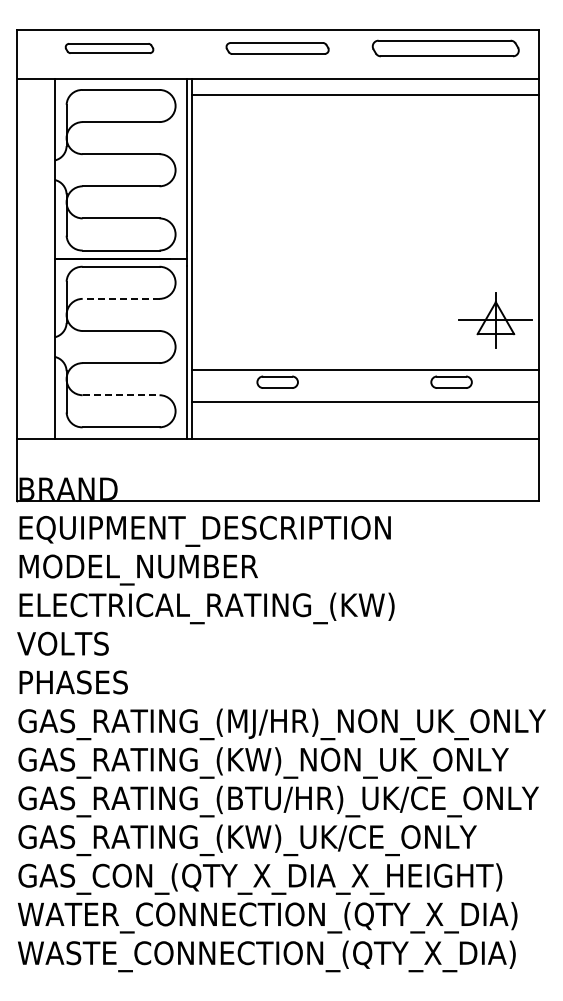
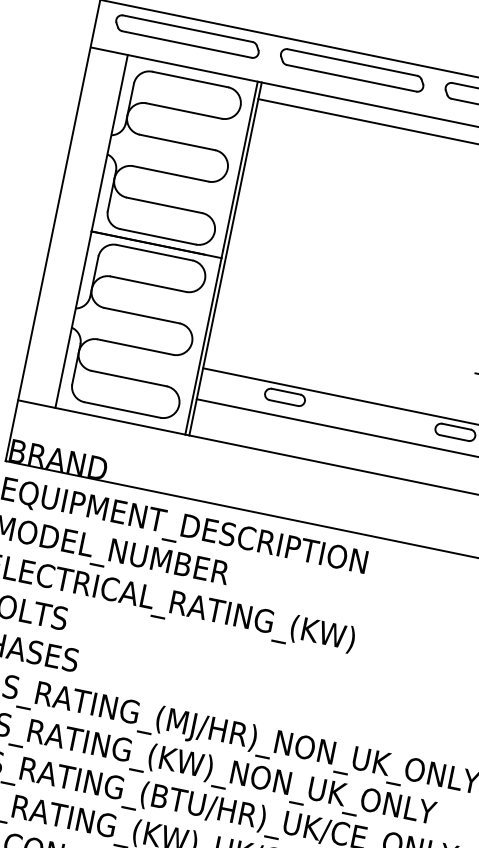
part: (109, 48) -> (187, 36), size x1.67
part: (277, 48) -> (351, 70), size x1.43
line: (120, 298) -> (147, 283), dashed -> solid
line: (121, 395) -> (129, 378), dashed -> solid

